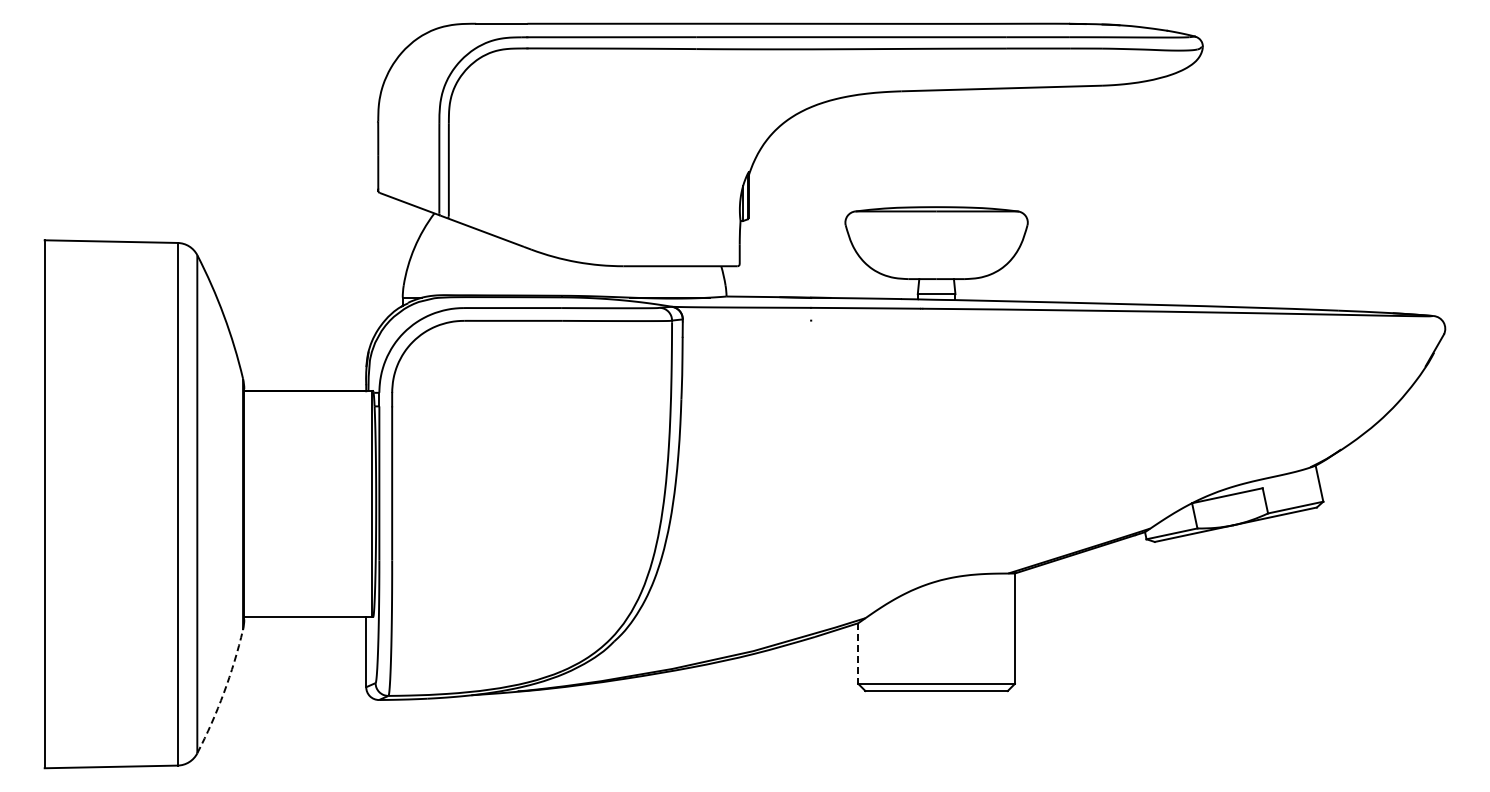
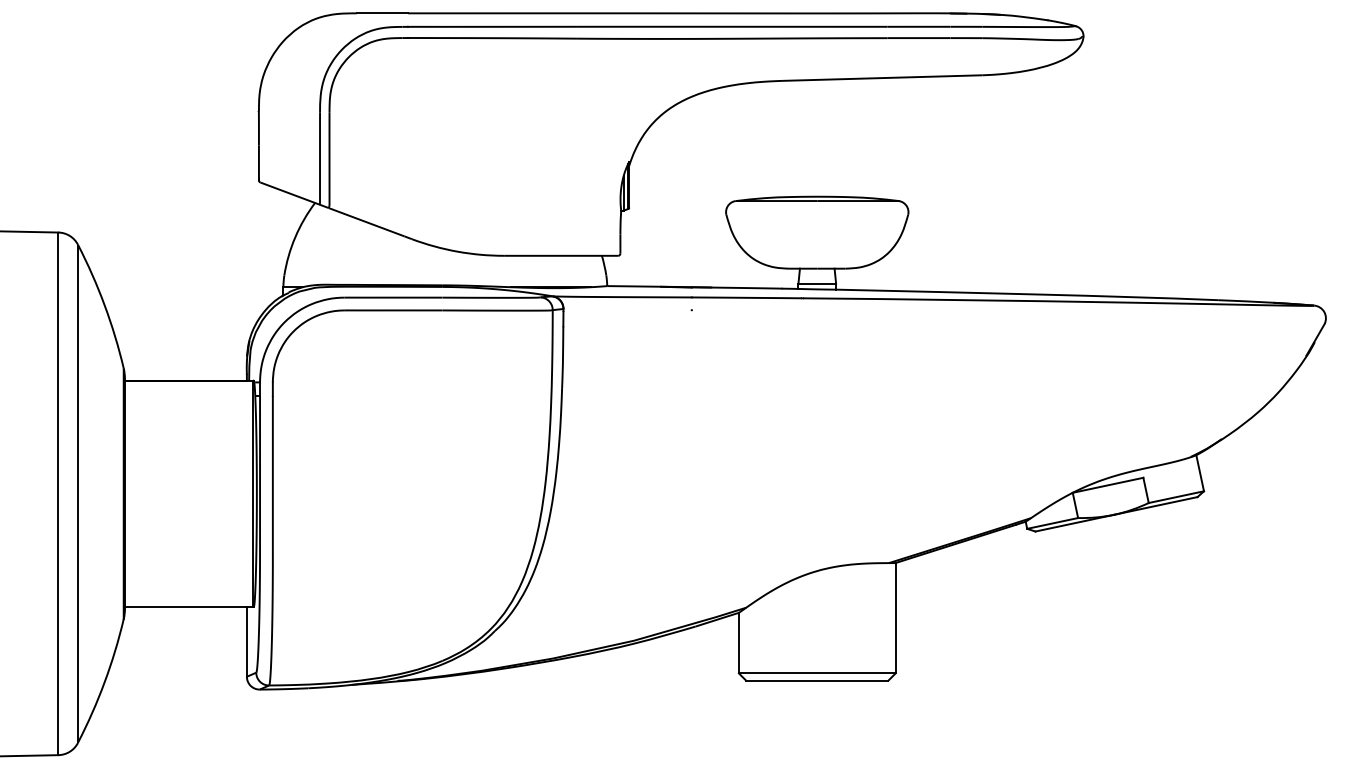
line: (858, 654) -> (739, 644), dashed -> solid
arc: (223, 692) -> (104, 682), dashed -> solid

